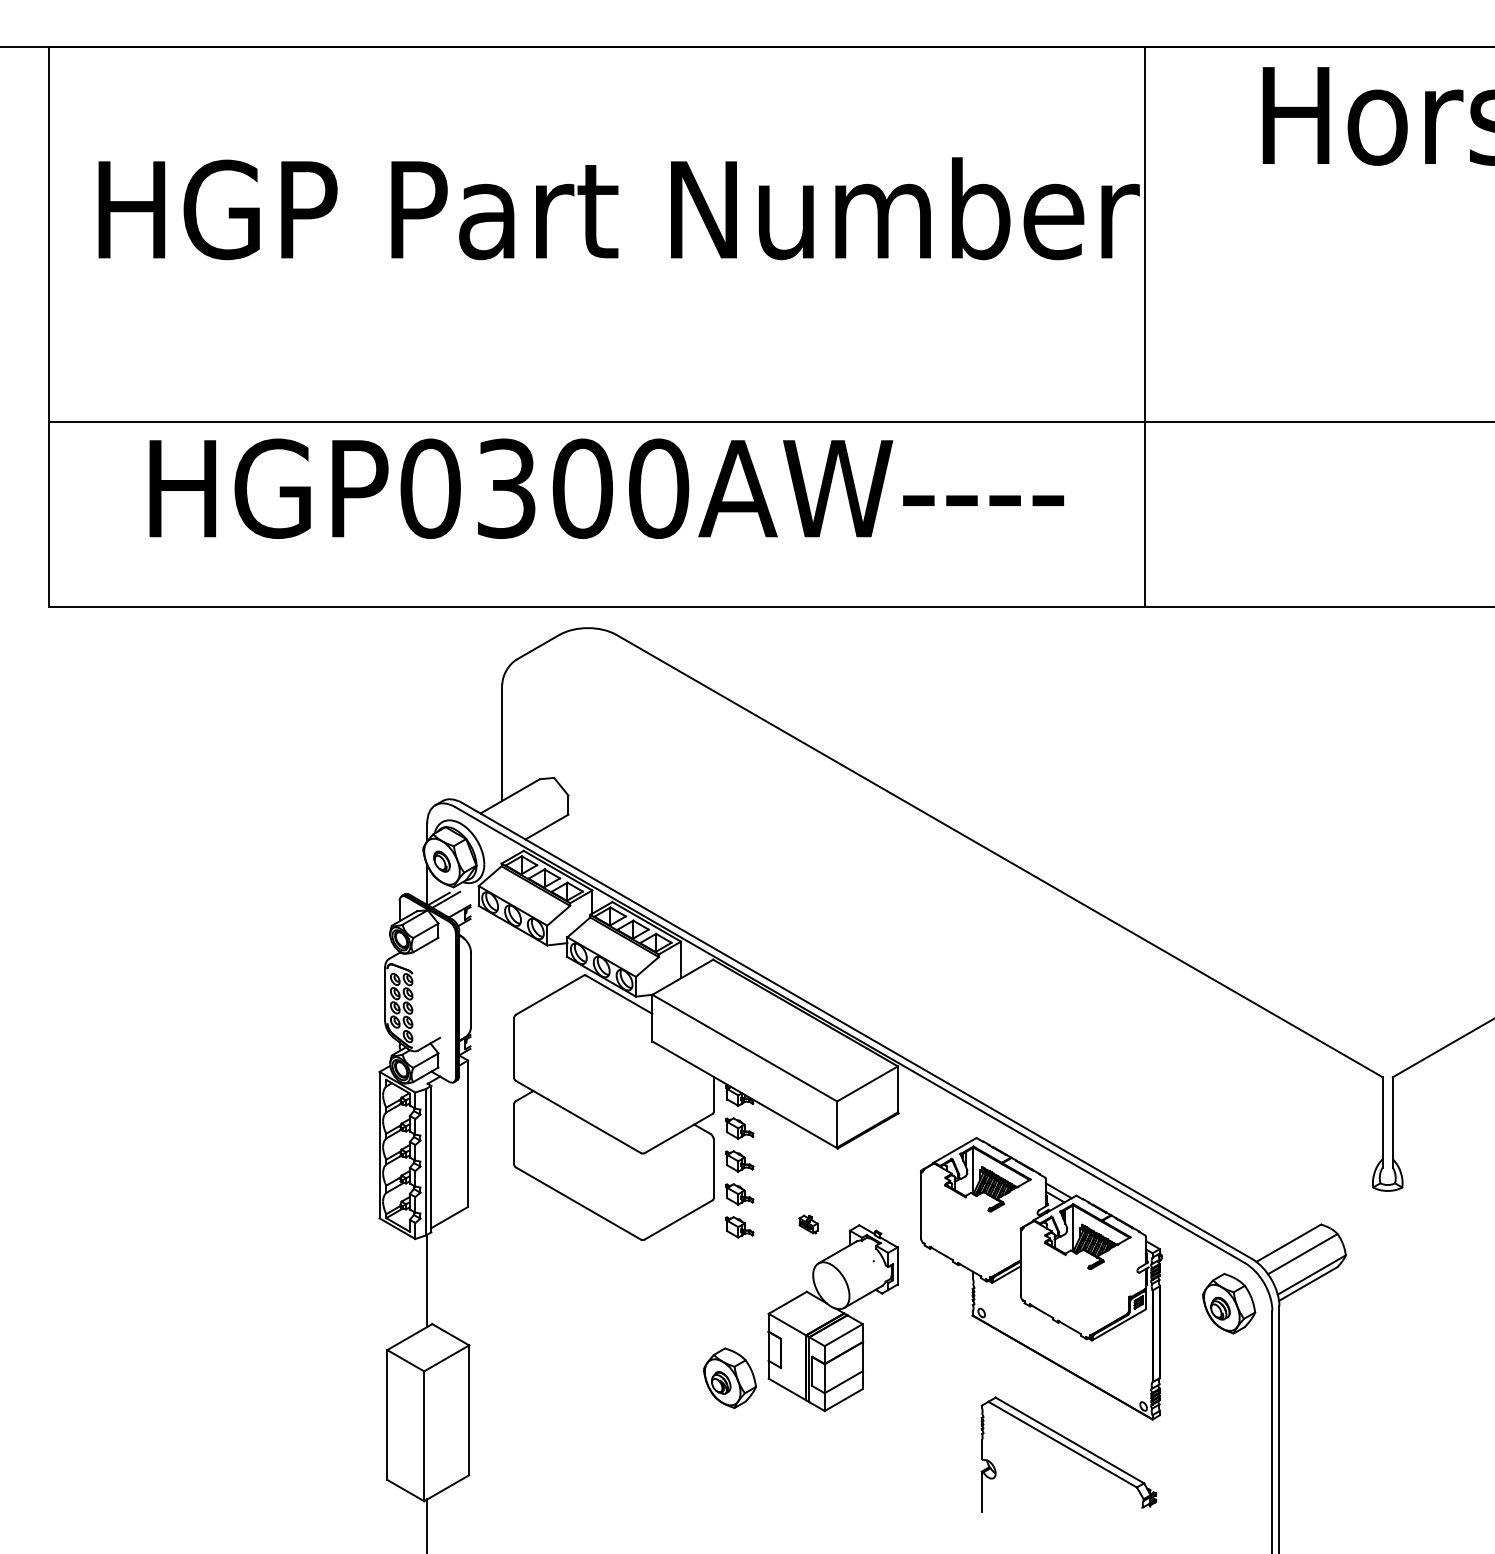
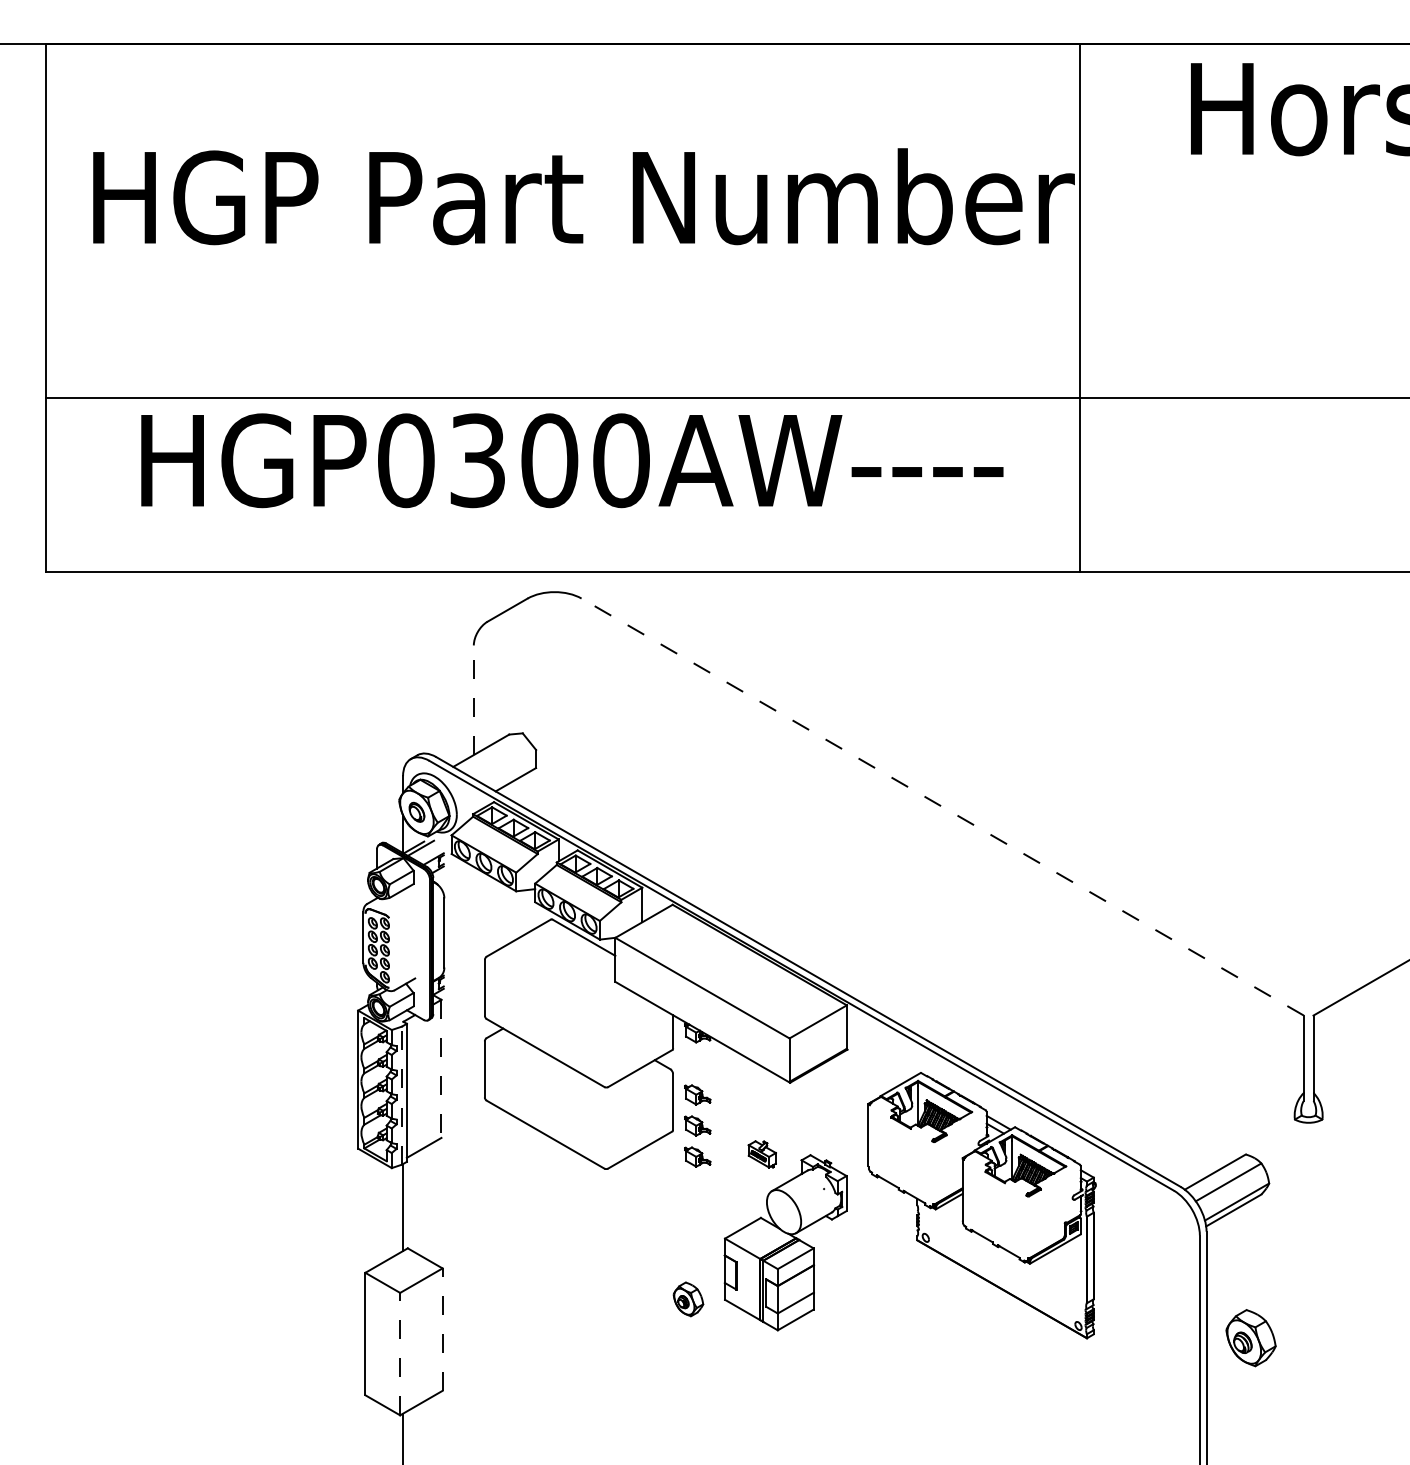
line: (501, 743) -> (473, 700), solid -> dashed
line: (999, 855) -> (942, 806), solid -> dashed
part: (739, 1128) -> (697, 1063), removed
line: (468, 1134) -> (441, 1069), solid -> dashed
line: (426, 1161) -> (402, 1095), solid -> dashed
part: (808, 1224) -> (762, 1154), size x1.6
part: (1228, 1304) -> (1250, 1338), moved
part: (730, 1378) -> (688, 1299), size x0.6
line: (469, 1410) -> (442, 1329), solid -> dashed
line: (424, 1435) -> (400, 1353), solid -> dashed
part: (1068, 1454) -> (1007, 1371), removed

